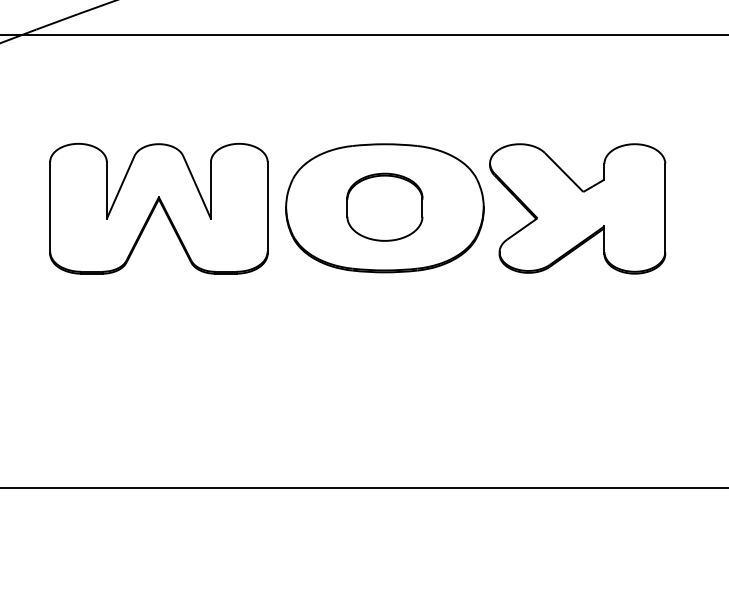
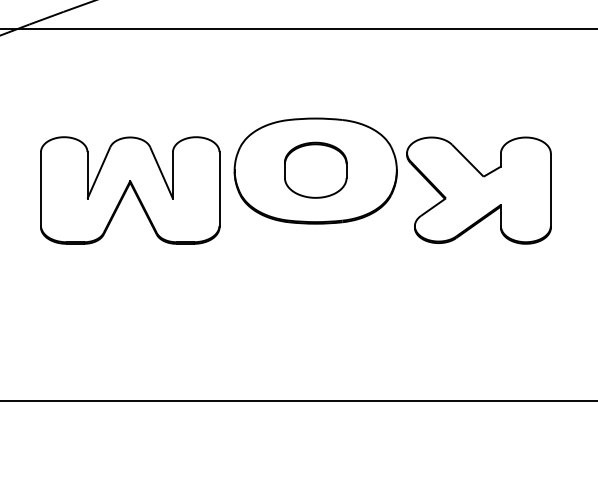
part: (159, 208) -> (130, 190), moved
part: (577, 208) -> (478, 190), moved

